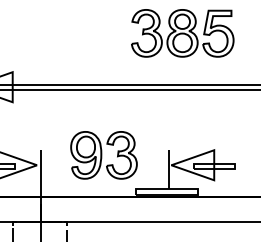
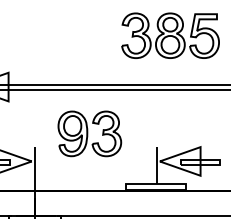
part: (103, 155) -> (89, 134), moved

